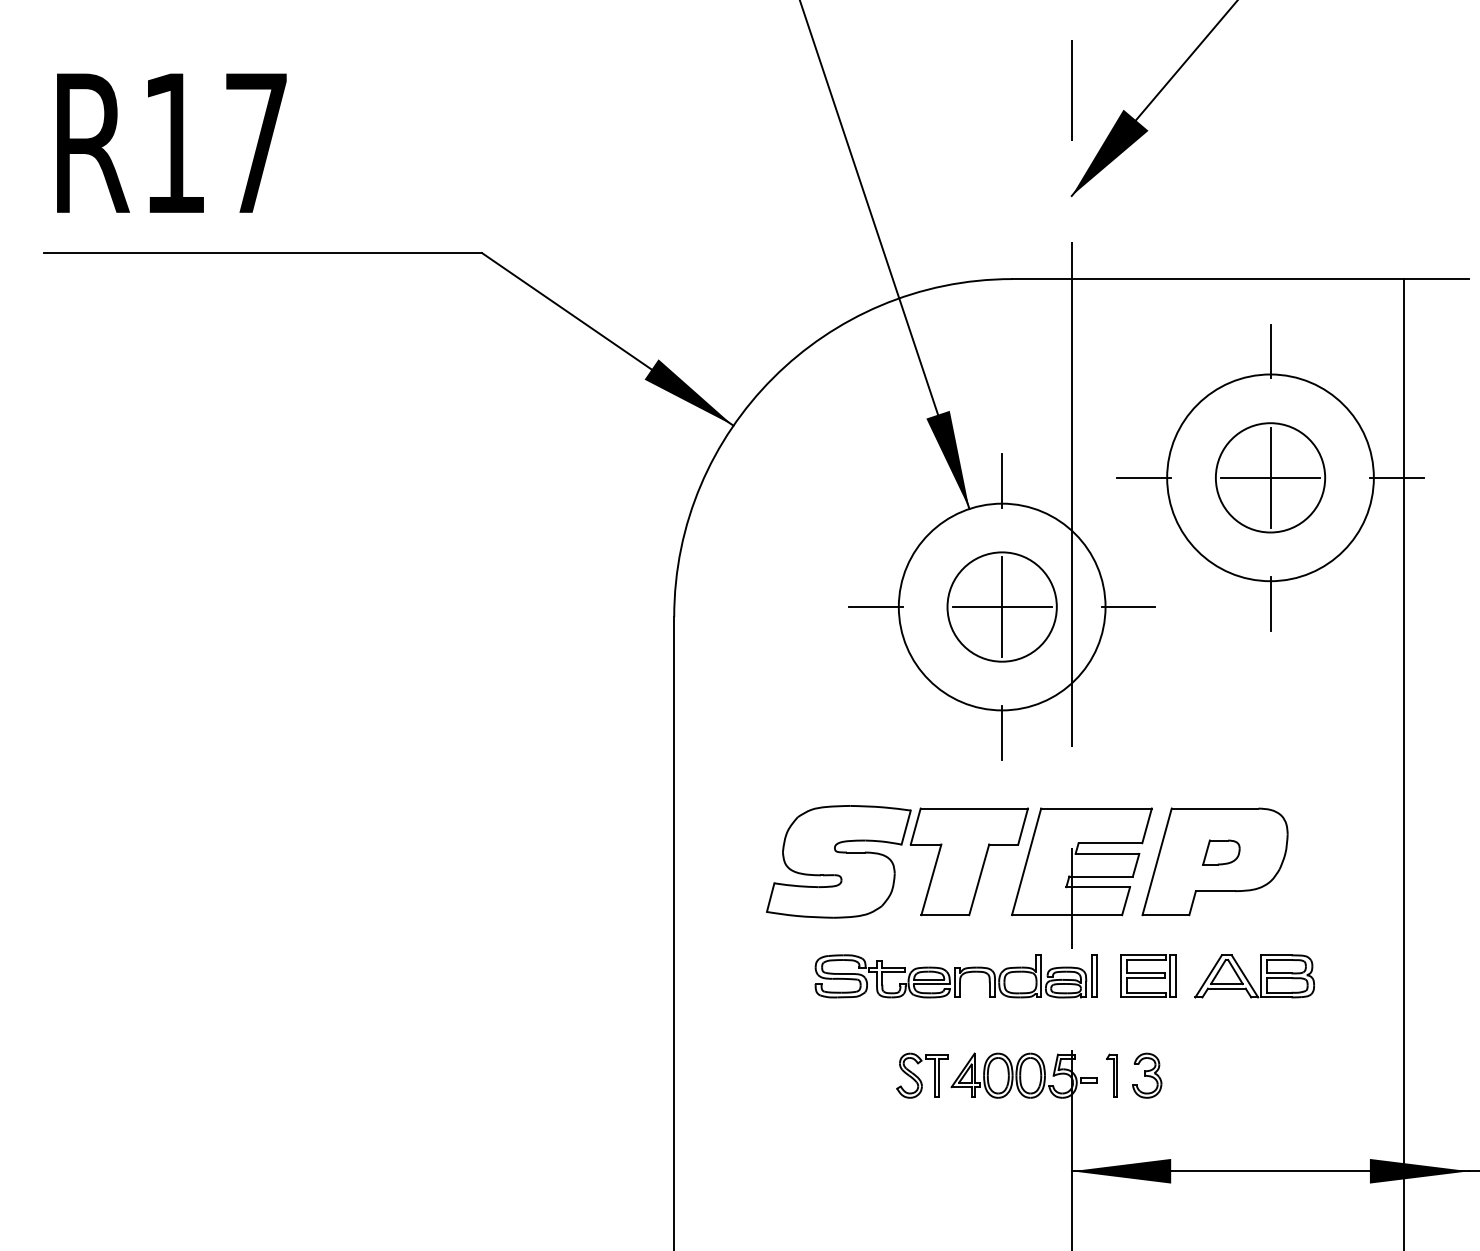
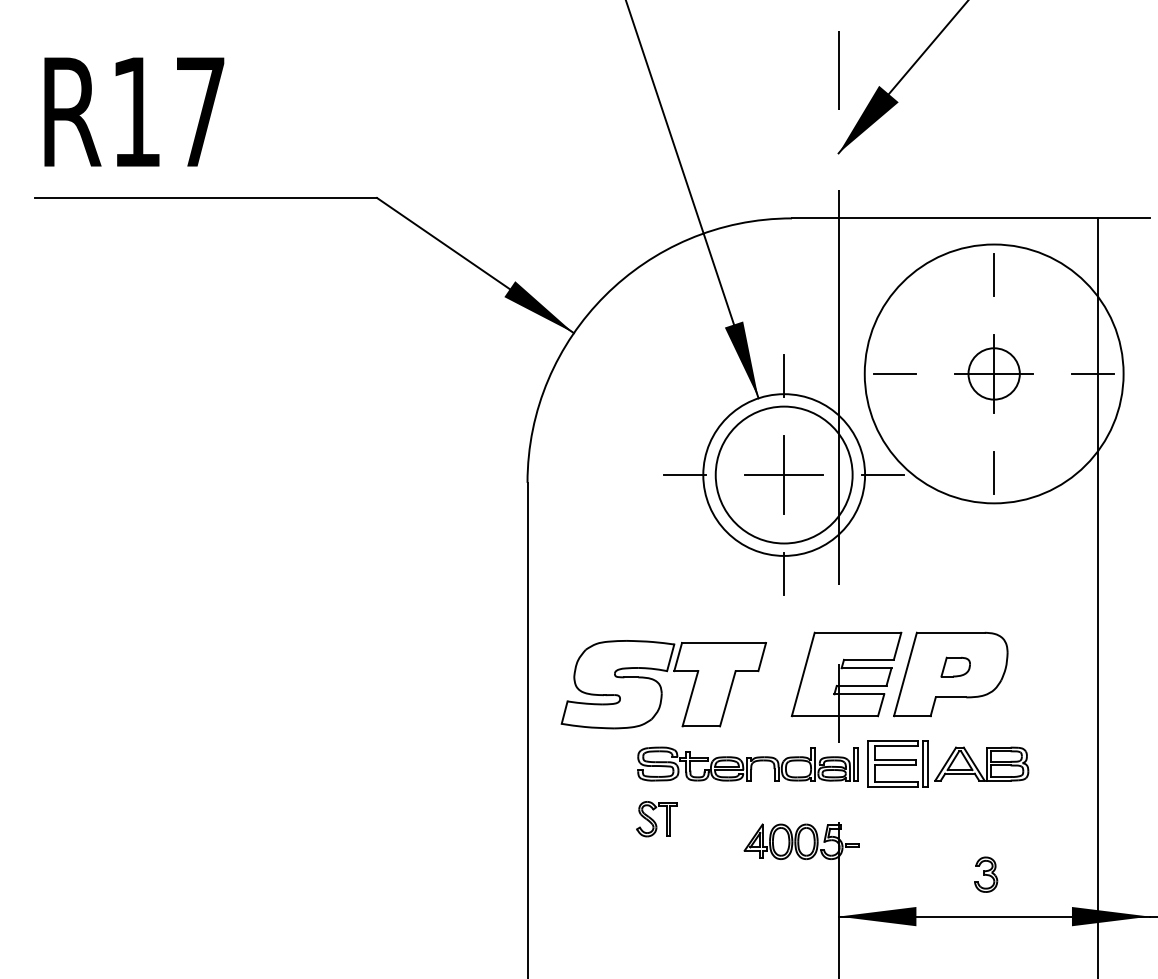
circle: (1270, 477) -> (994, 373), size x0.6
circle: (1270, 477) -> (994, 373), size x1.6
circle: (1001, 606) -> (783, 474), size x1.6
part: (897, 861) -> (663, 684), moved
part: (1148, 975) -> (898, 763), size x1.4
part: (922, 1075) -> (656, 818), moved
part: (1111, 1075) -> (869, 841), removed
part: (1147, 1075) -> (986, 874), moved

